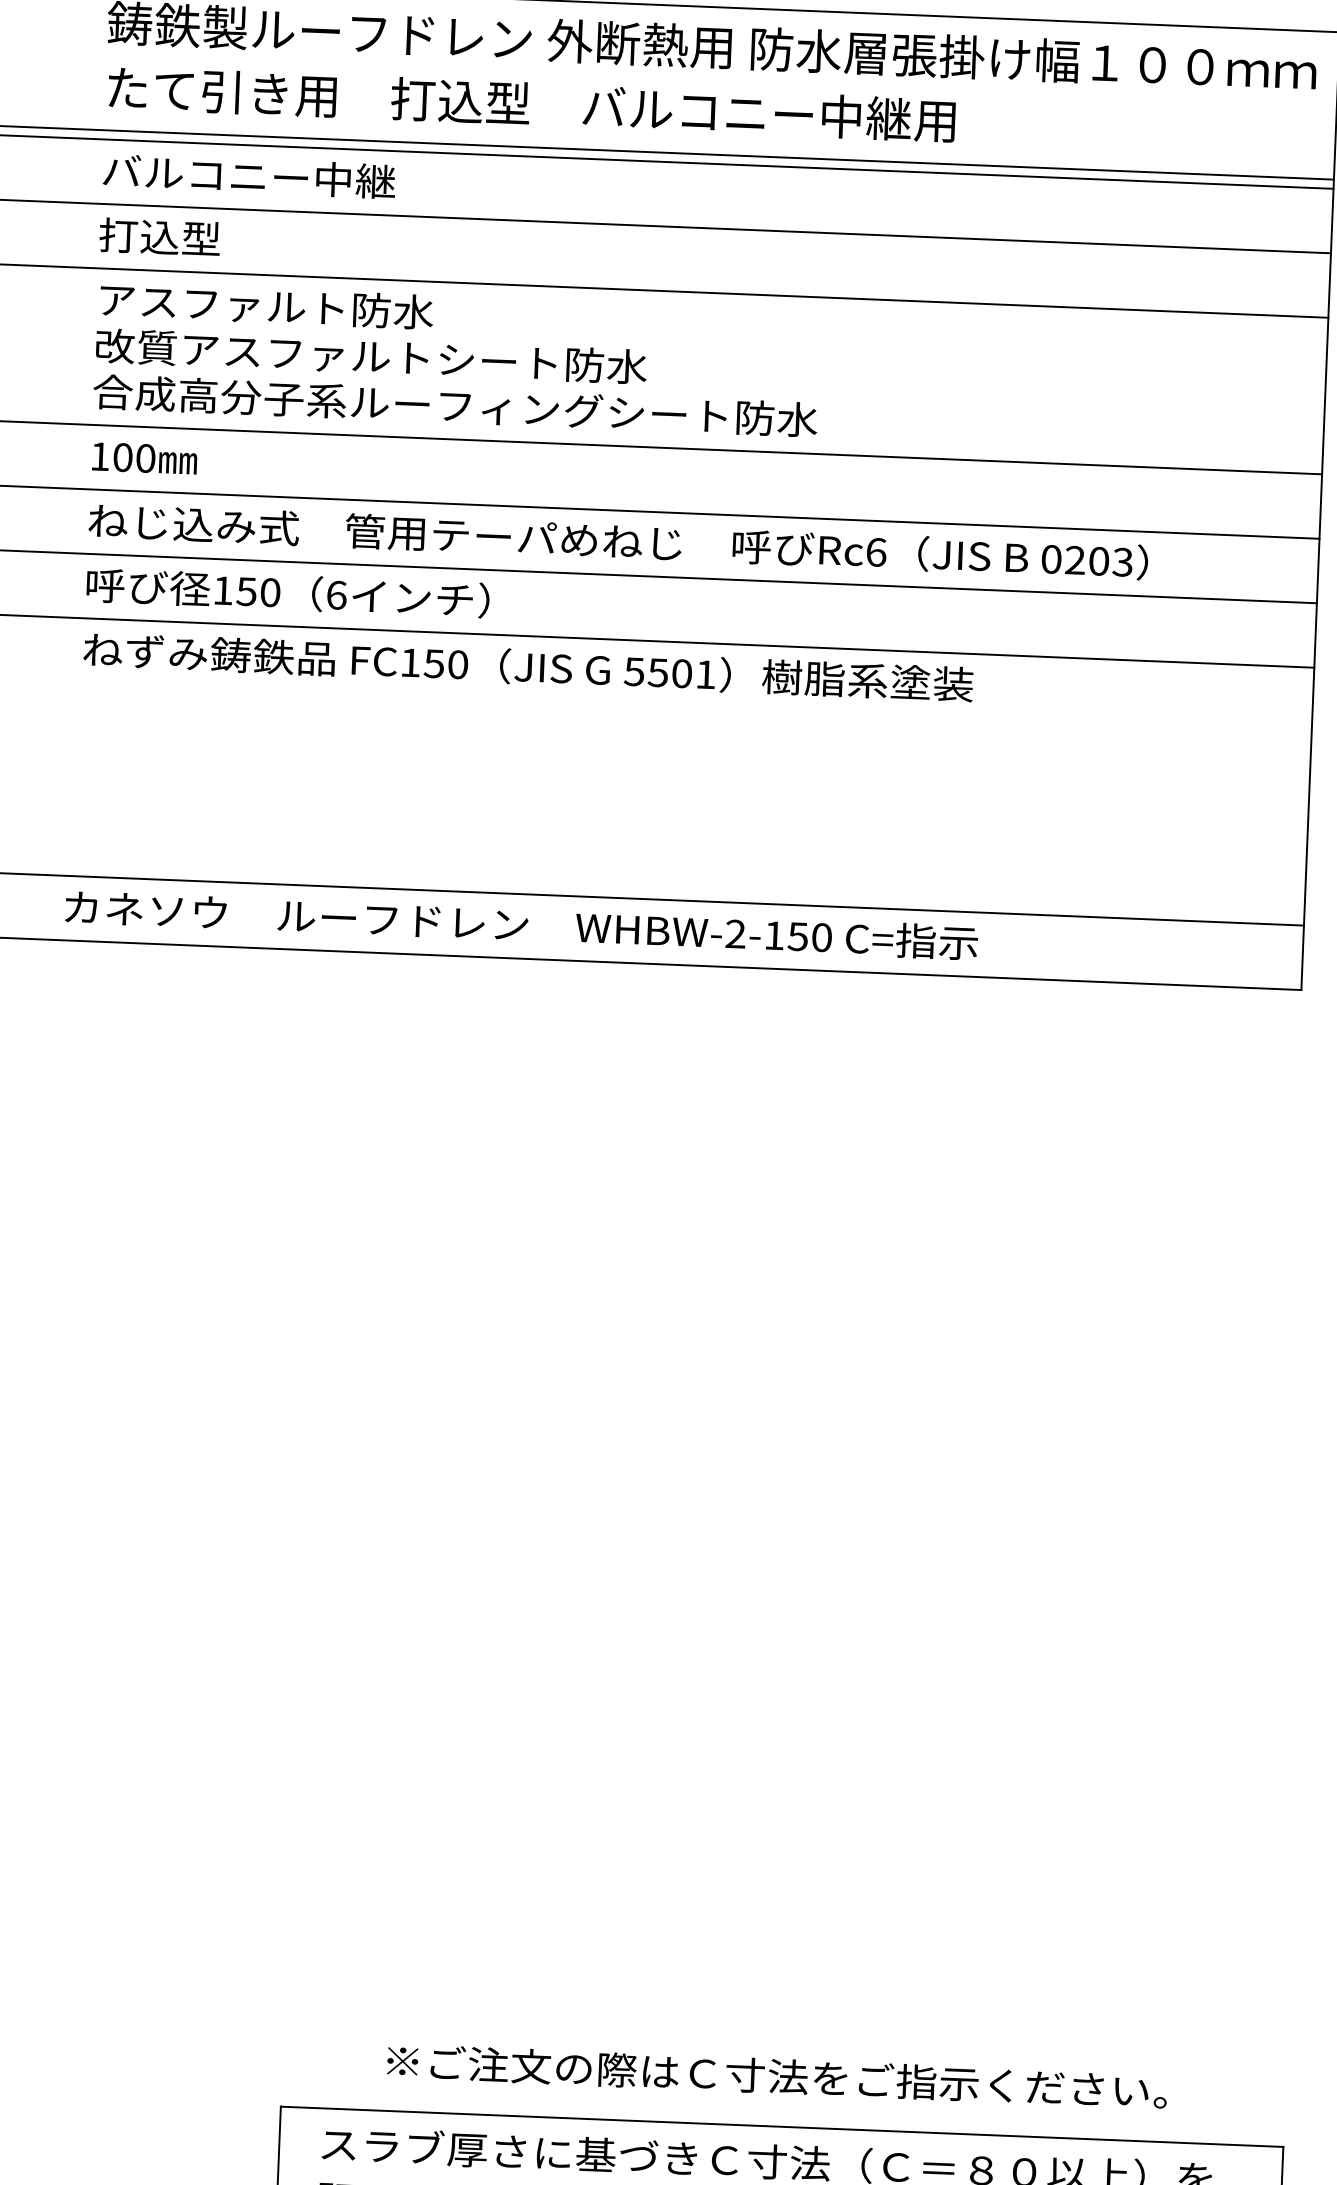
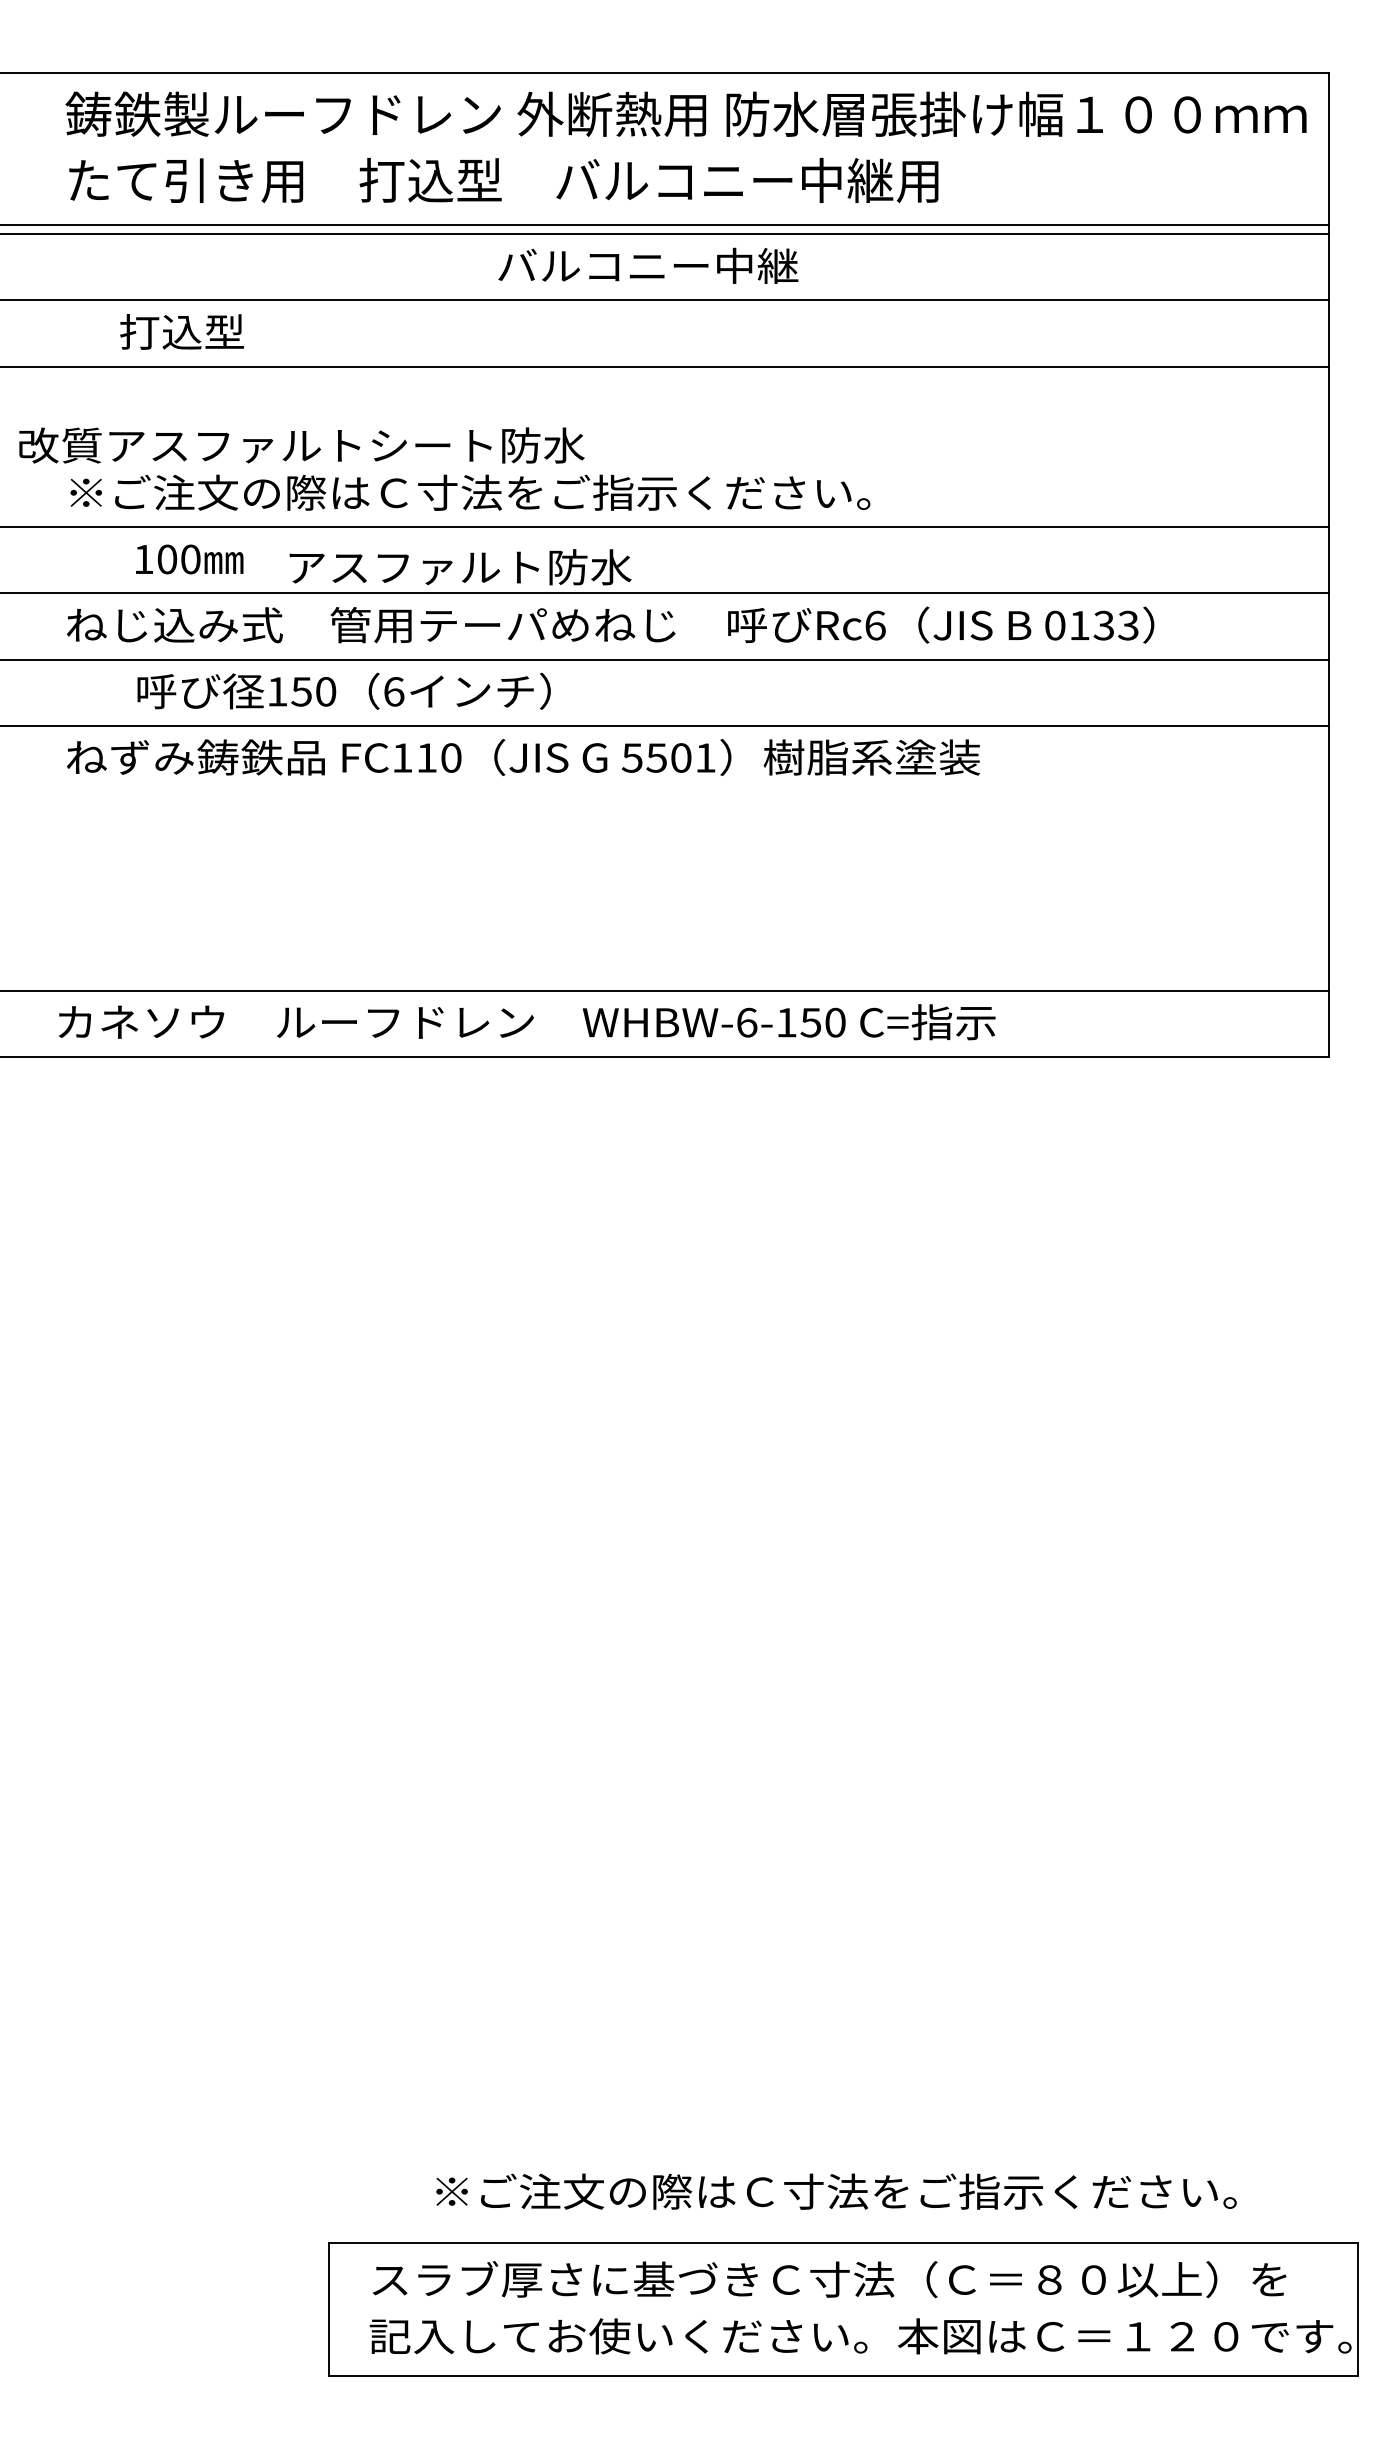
text: (249, 175) -> (648, 265), moved
text: (159, 236) -> (181, 331), moved
text: (266, 306) -> (460, 567), moved
text: (371, 356) -> (301, 445), moved
text: (485, 406) -> (468, 492), 合成高分子系ルーフィングシート防水 -> ※ご注文の際はＣ寸法をご指示ください。
text: (144, 458) -> (189, 559), moved
text: (1086, 560) -> (1091, 625), 0203 -> 0133
text: (287, 592) -> (343, 690), moved
text: (433, 663) -> (426, 757), FC150 -> FC110
text: (735, 933) -> (746, 1022), WHBW-2-150 -> WHBW-6-150

